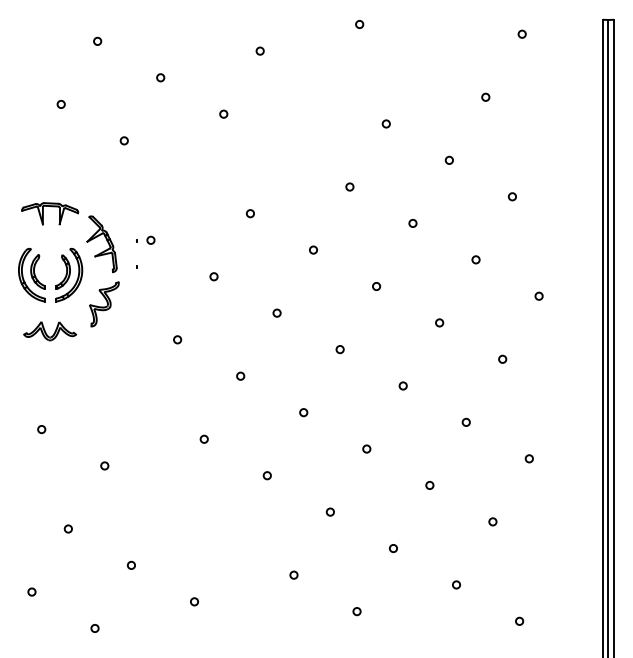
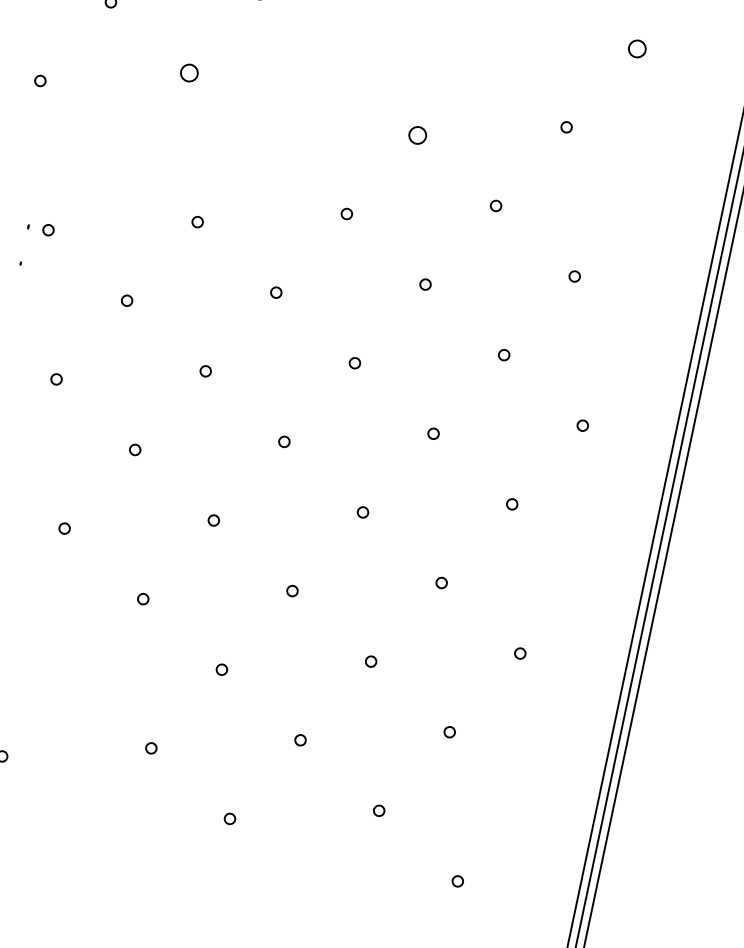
circle: (521, 33) -> (636, 47), size x1.6
circle: (223, 113) -> (189, 71), size x1.6
circle: (385, 123) -> (416, 134), size x1.6

